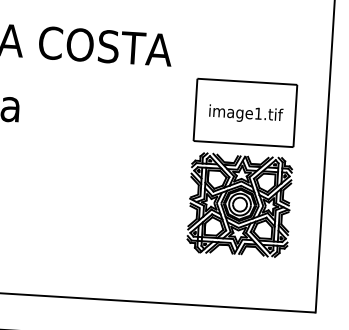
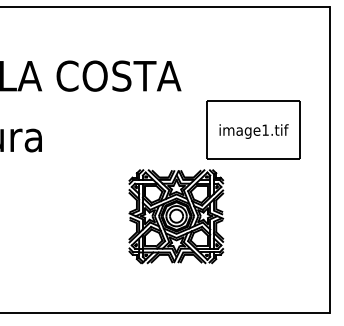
part: (239, 204) -> (176, 216), moved

